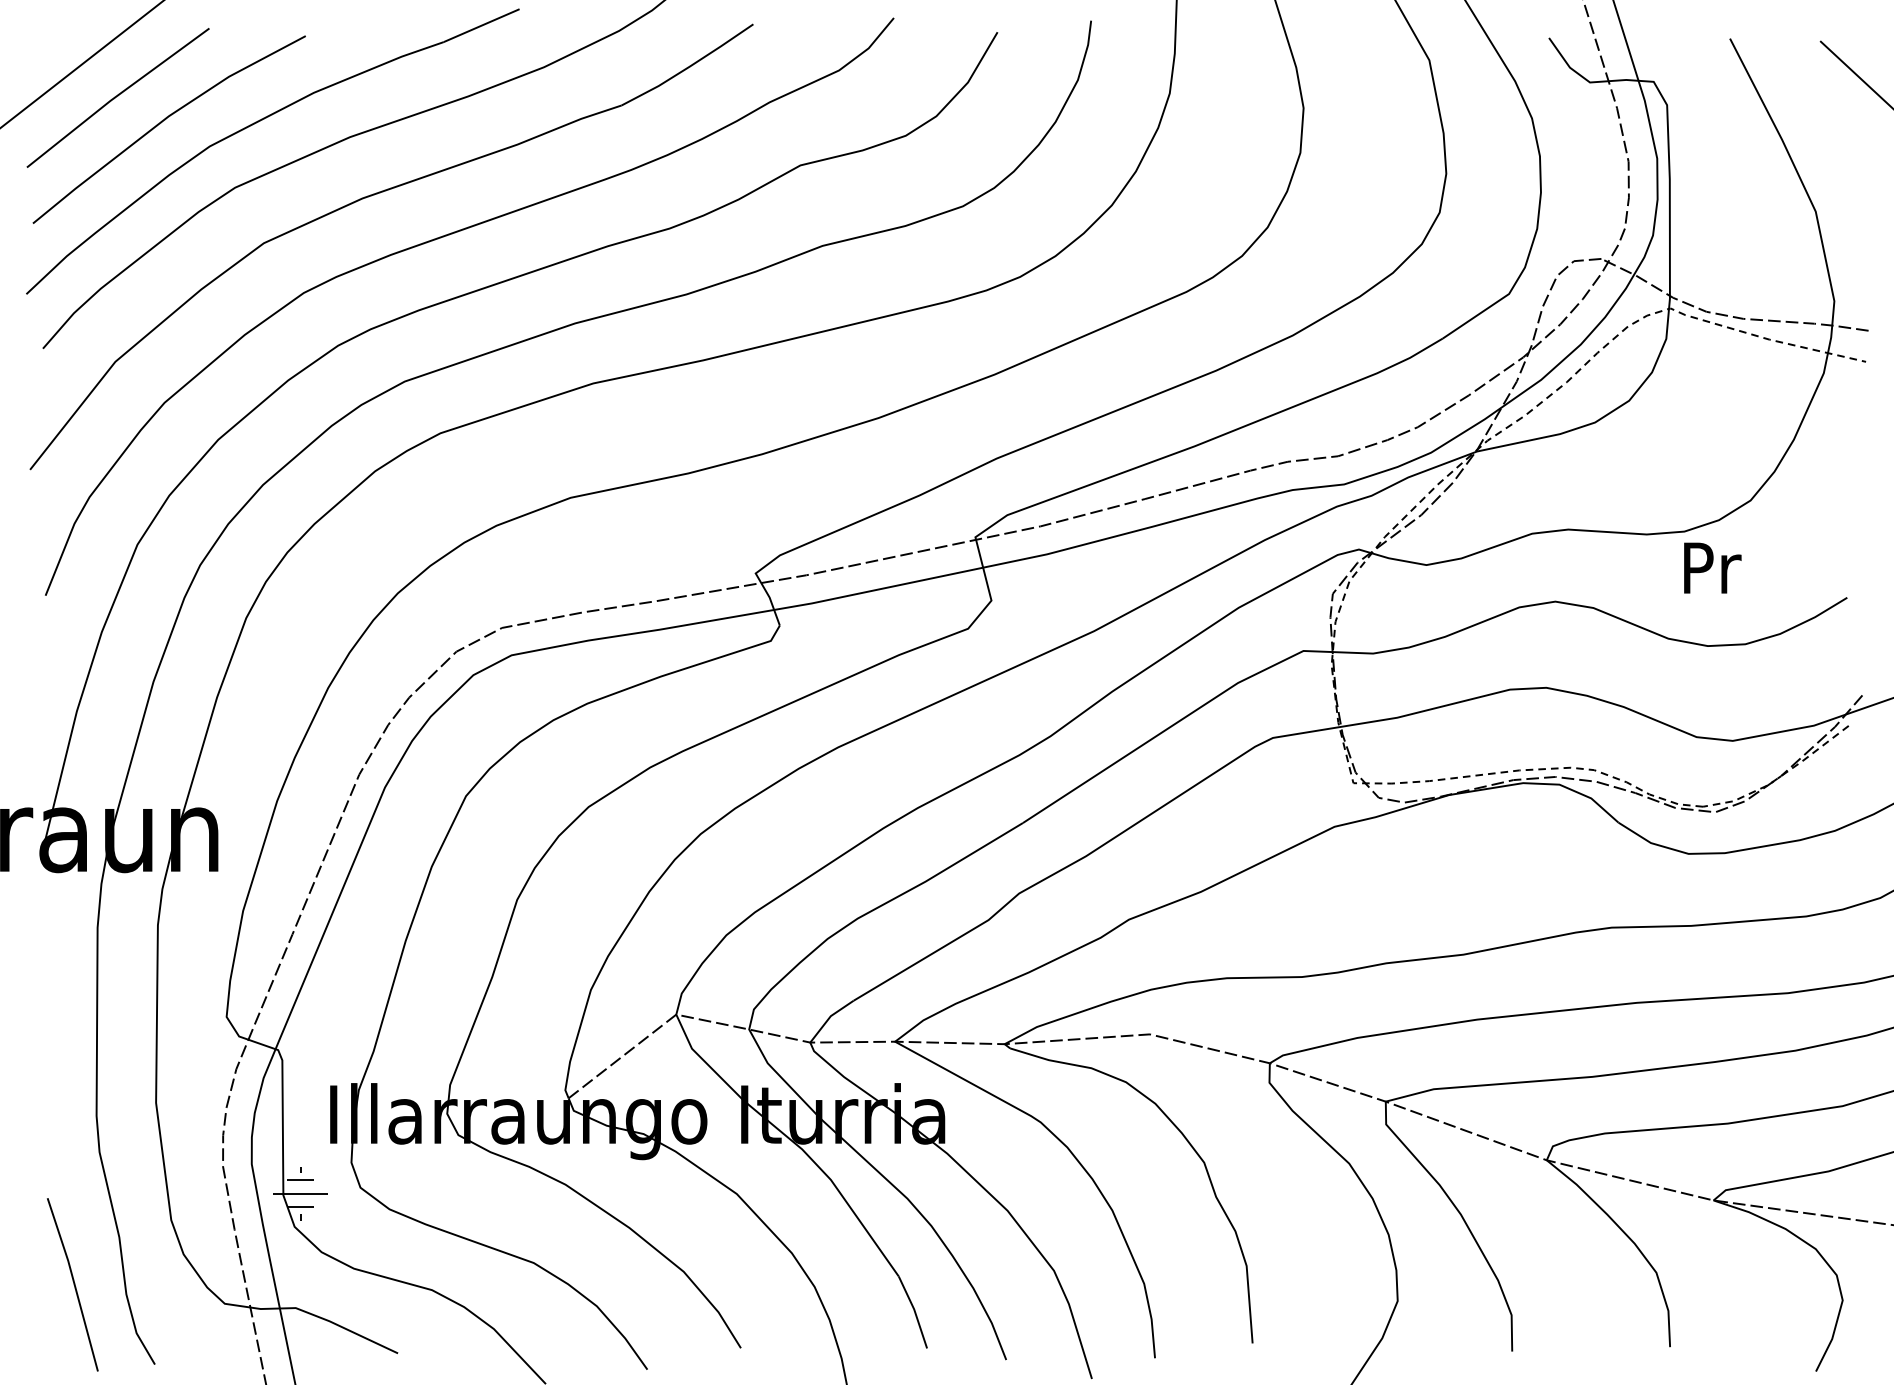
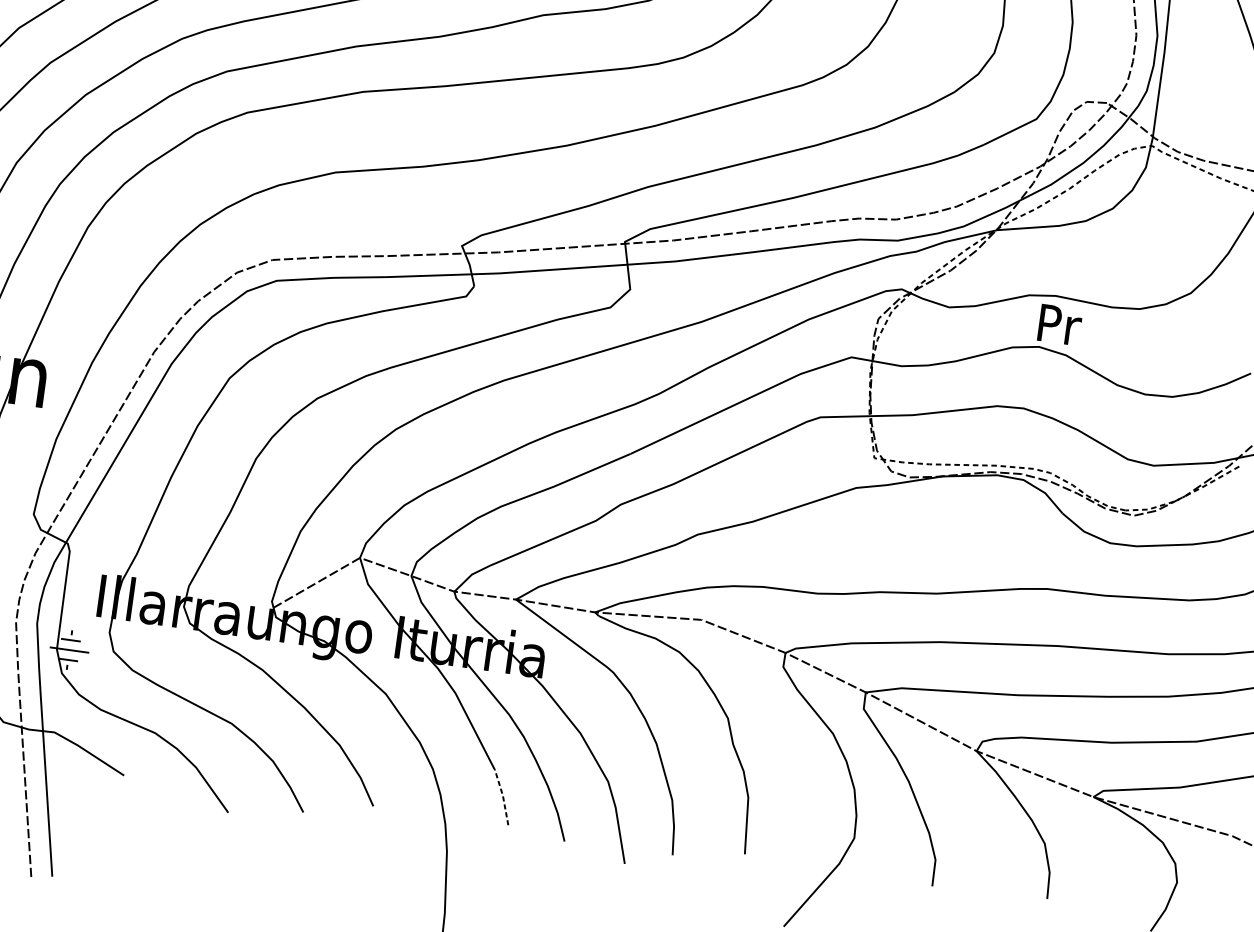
text: (1712, 567) -> (1059, 324), moved
line: (914, 1311) -> (502, 797), solid -> dashed

